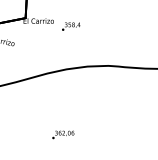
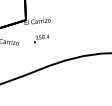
text: (71, 26) -> (41, 38), moved

